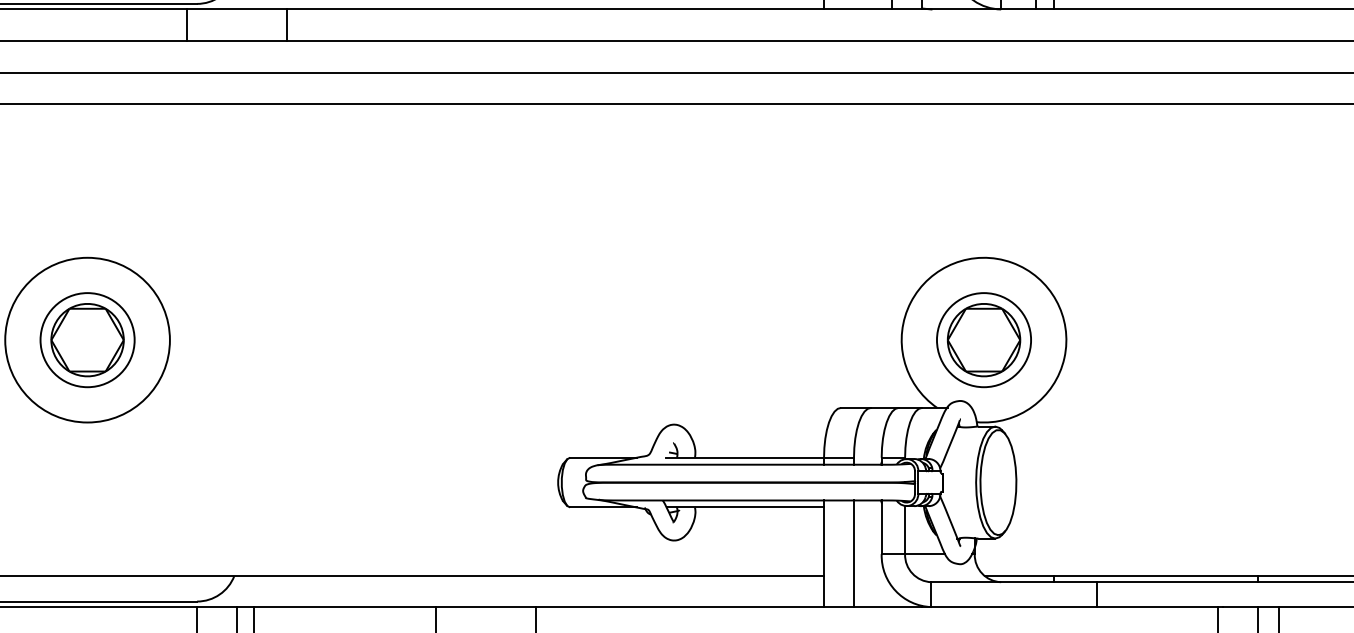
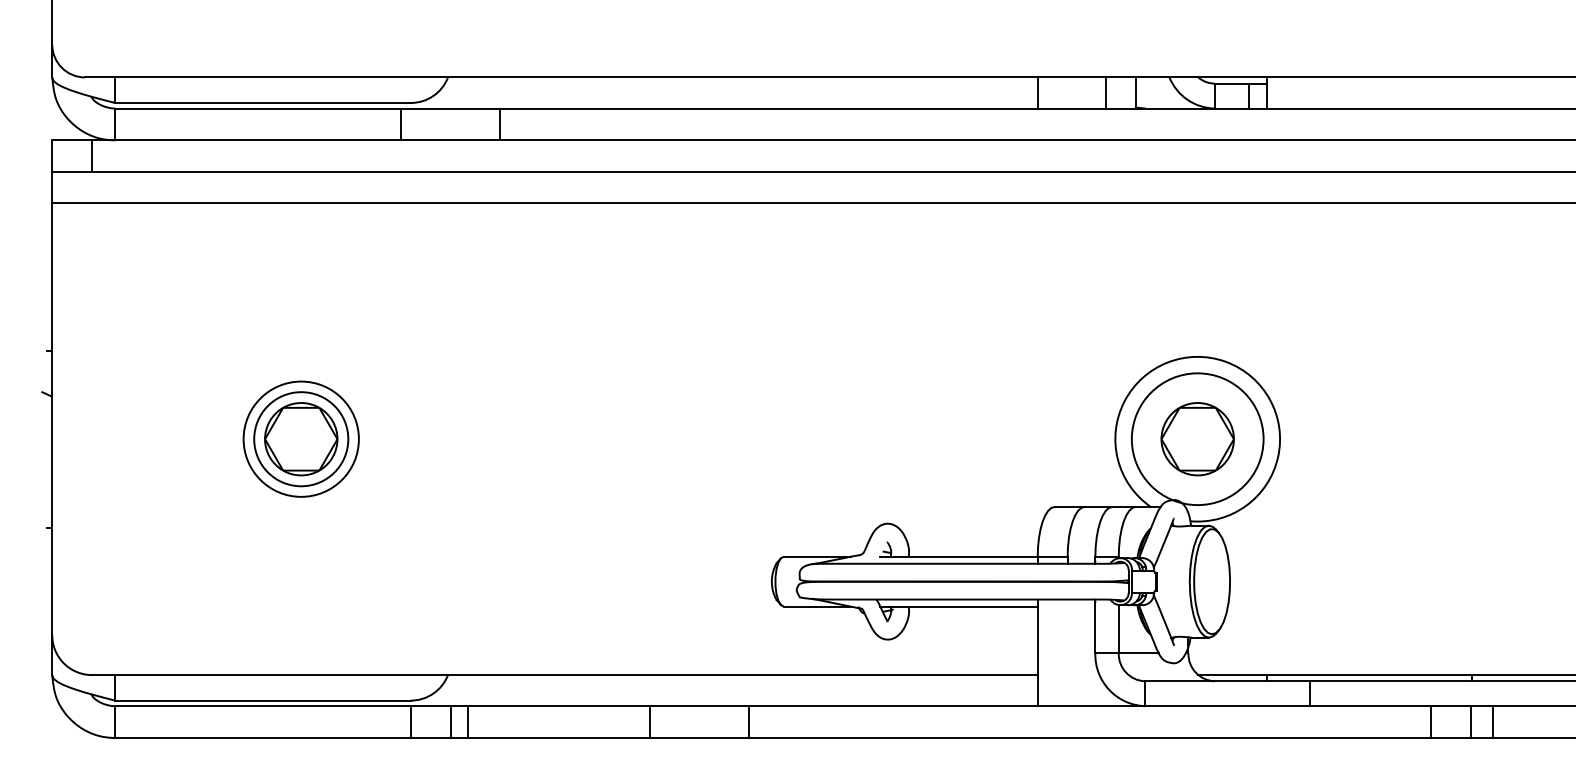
circle: (86, 339) -> (300, 438), size x0.7
circle: (983, 340) -> (1197, 439), size x1.4
line: (853, 553) -> (1067, 652), removed

